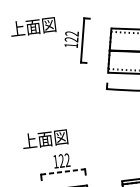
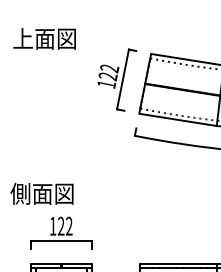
part: (78, 40) -> (117, 79), moved
text: (29, 140) -> (20, 193), 上面図 -> 側面図
line: (63, 171) -> (61, 241), dashed -> solid

